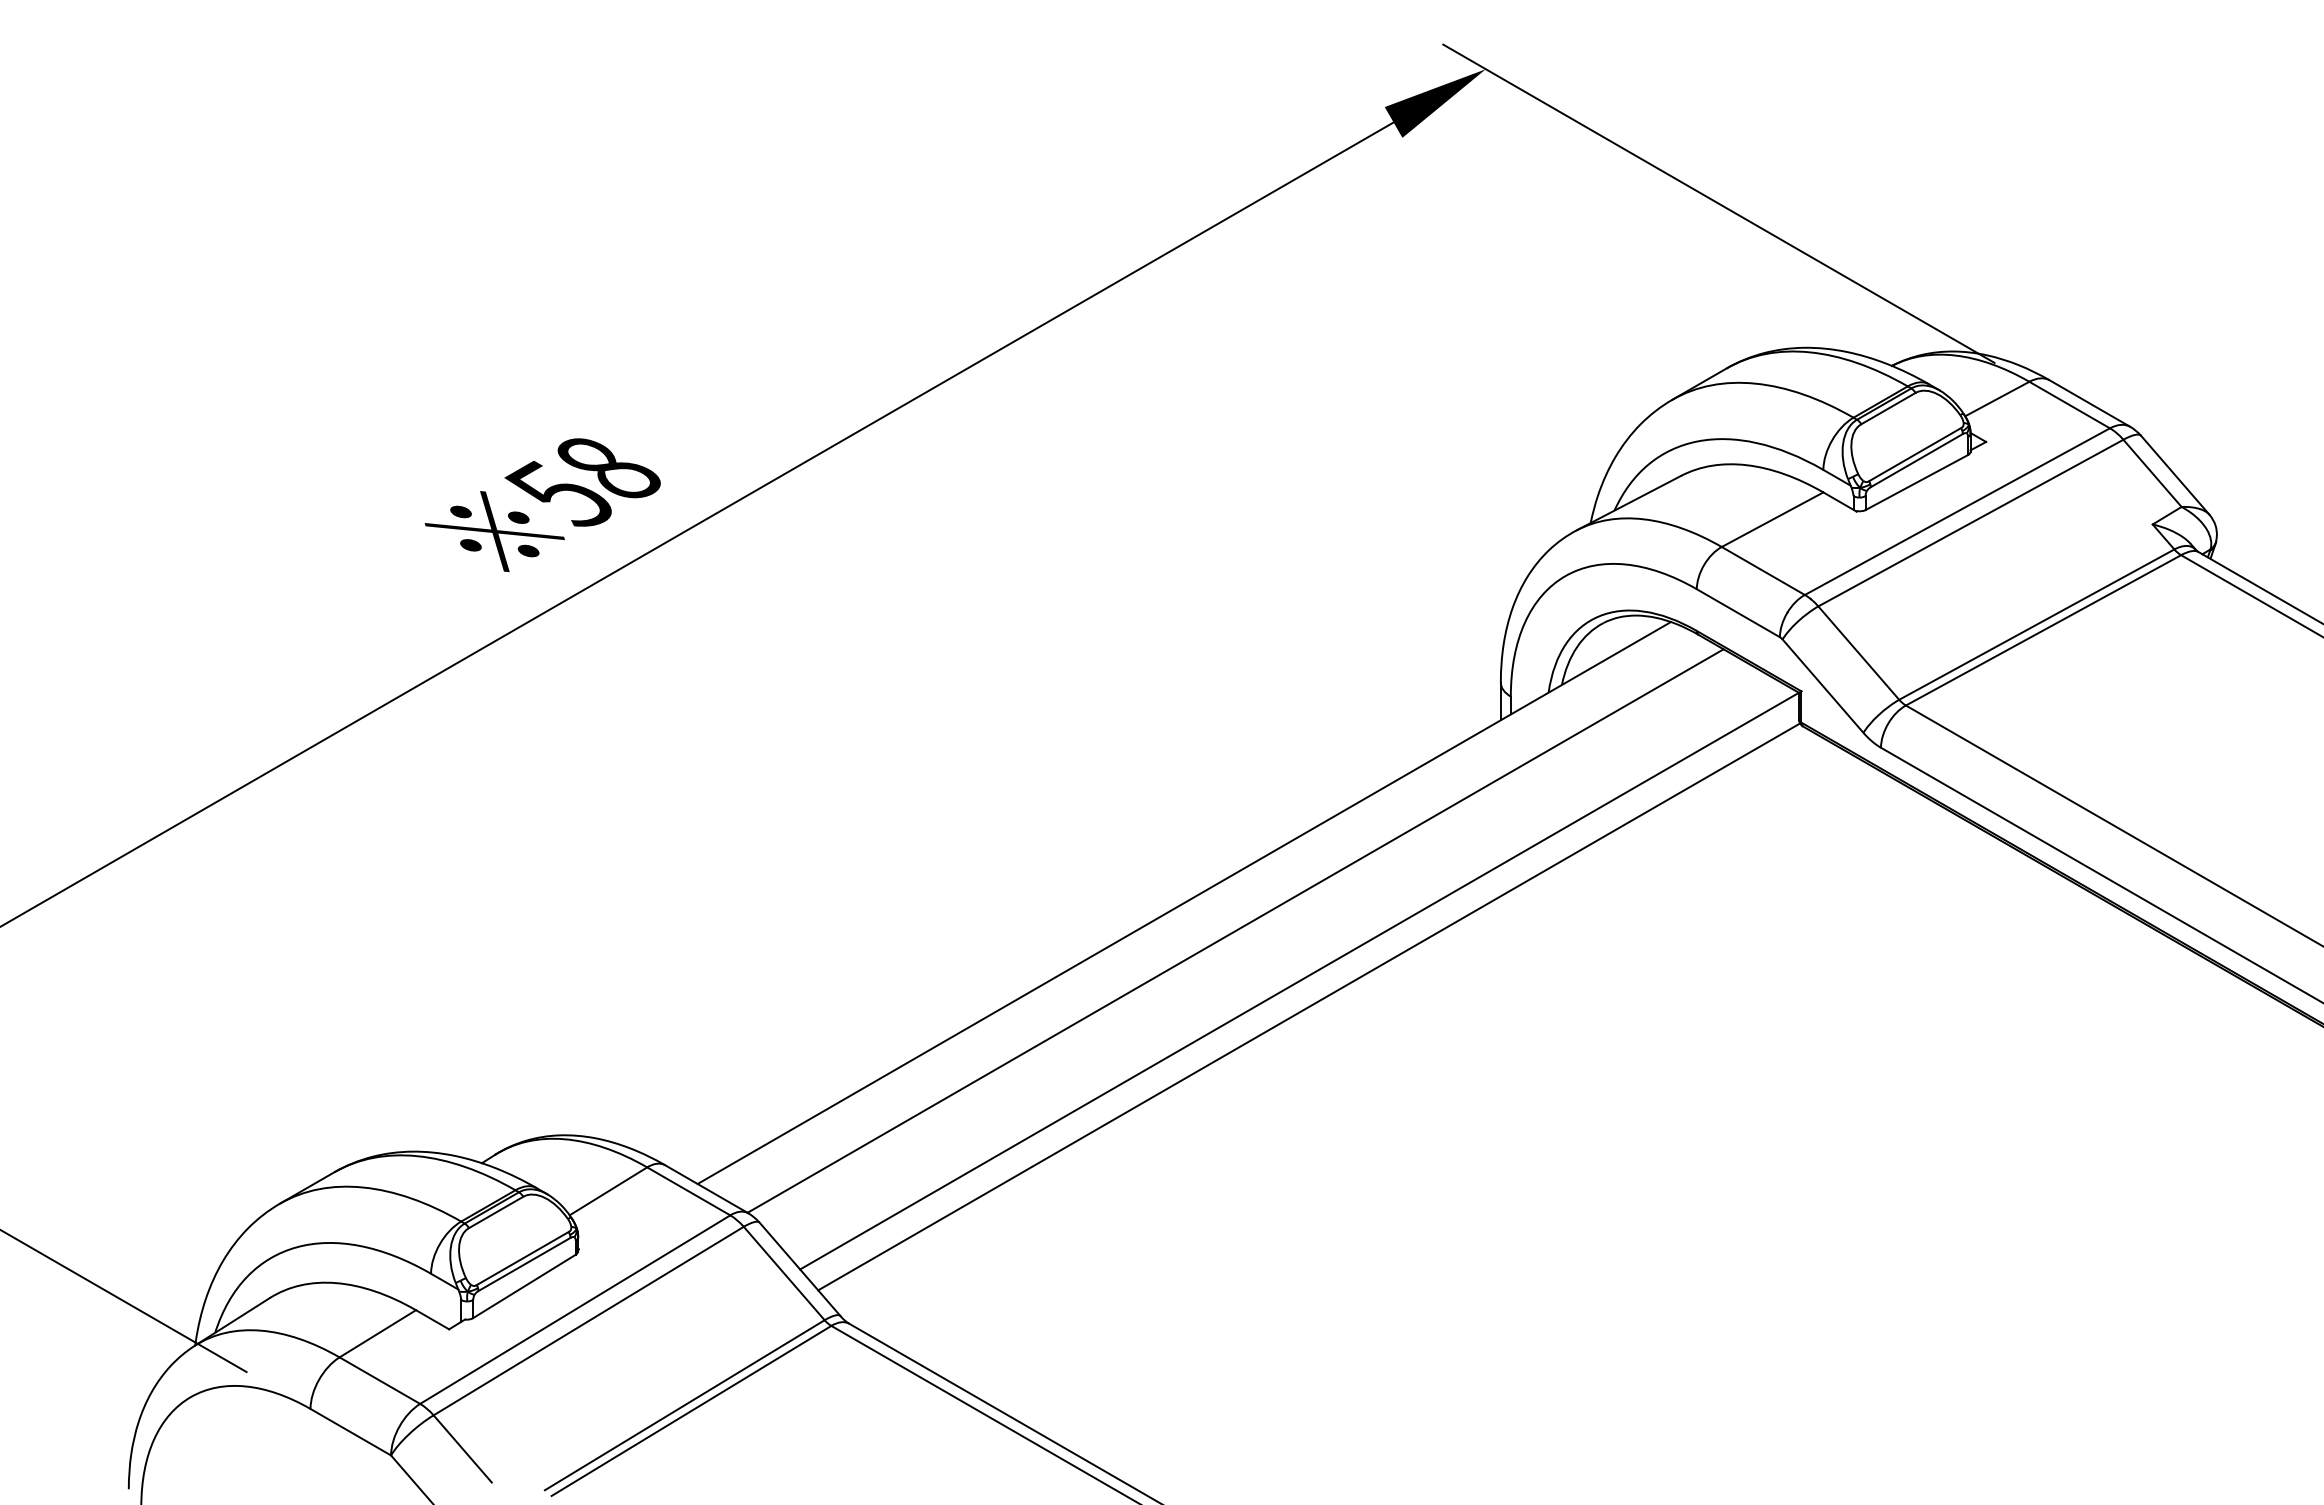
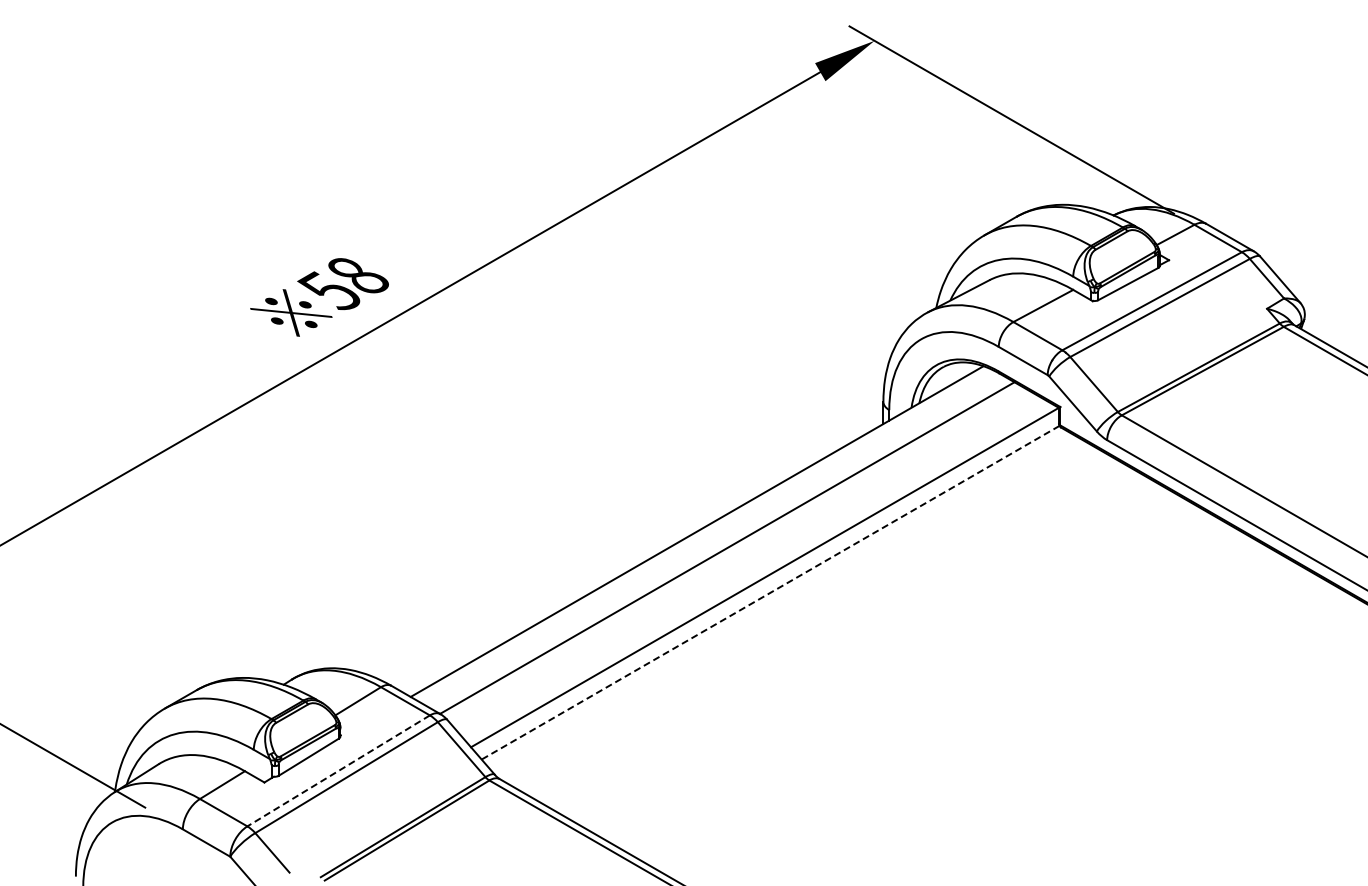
line: (1308, 1006) -> (770, 592), solid -> dashed
line: (574, 1308) -> (338, 770), solid -> dashed

